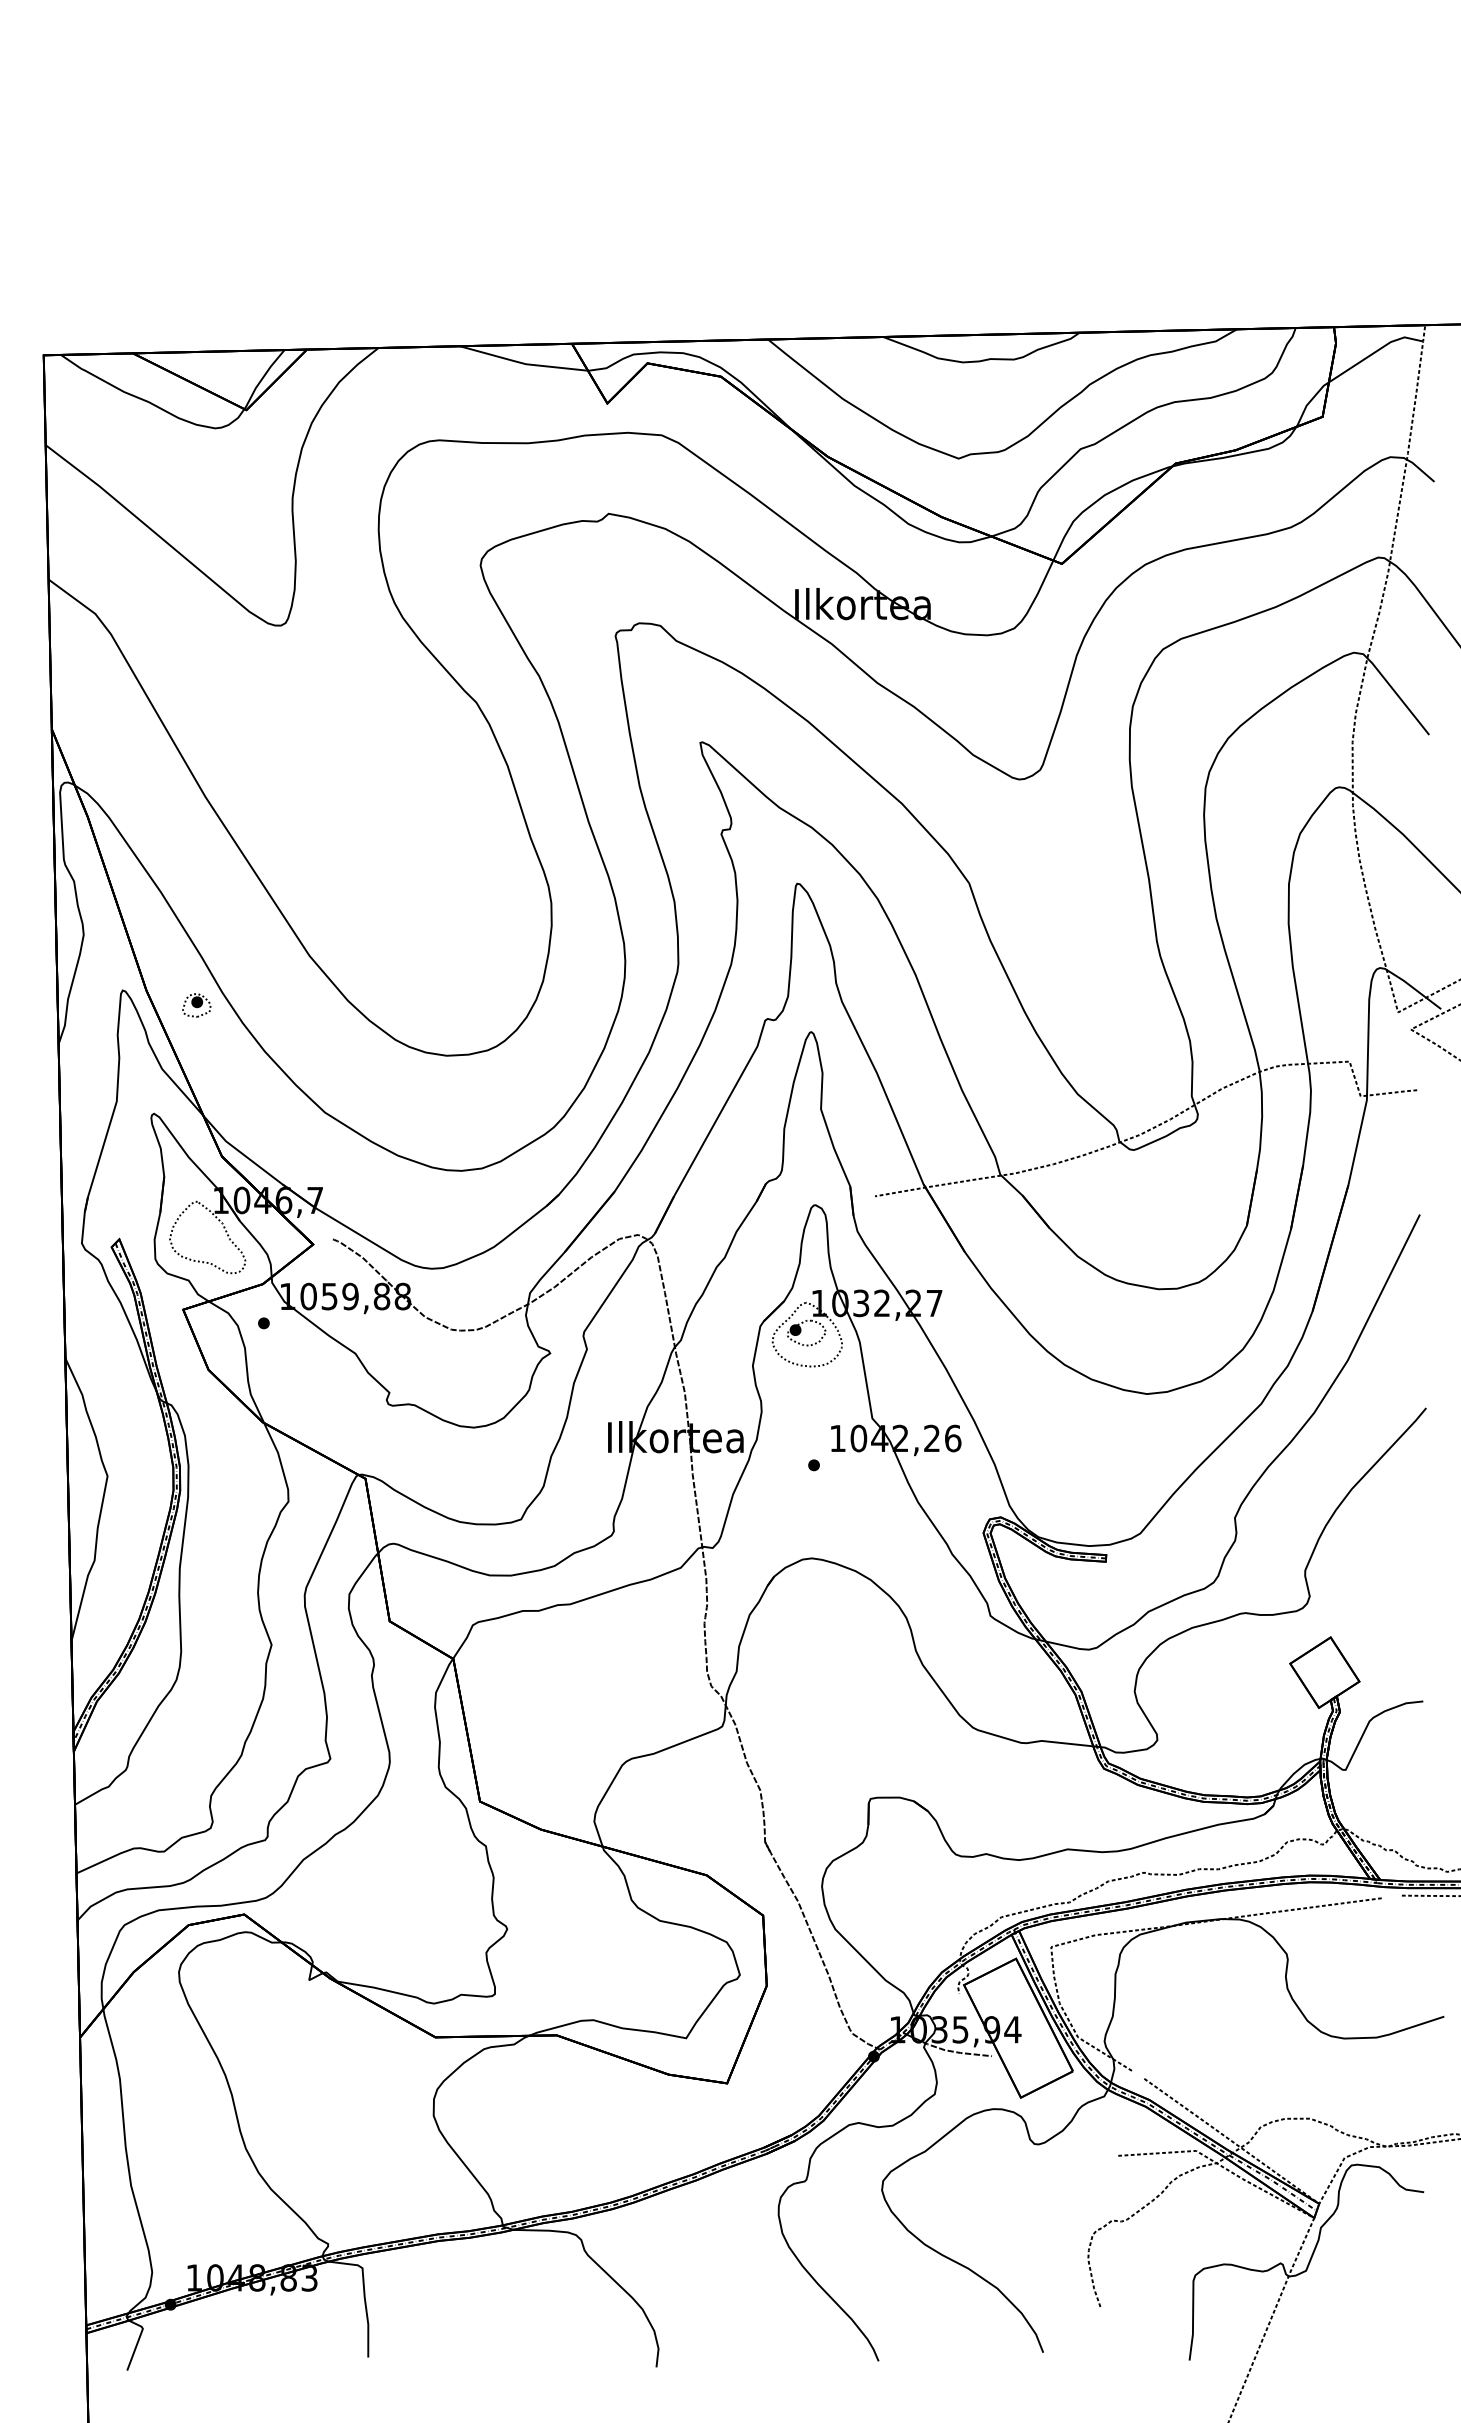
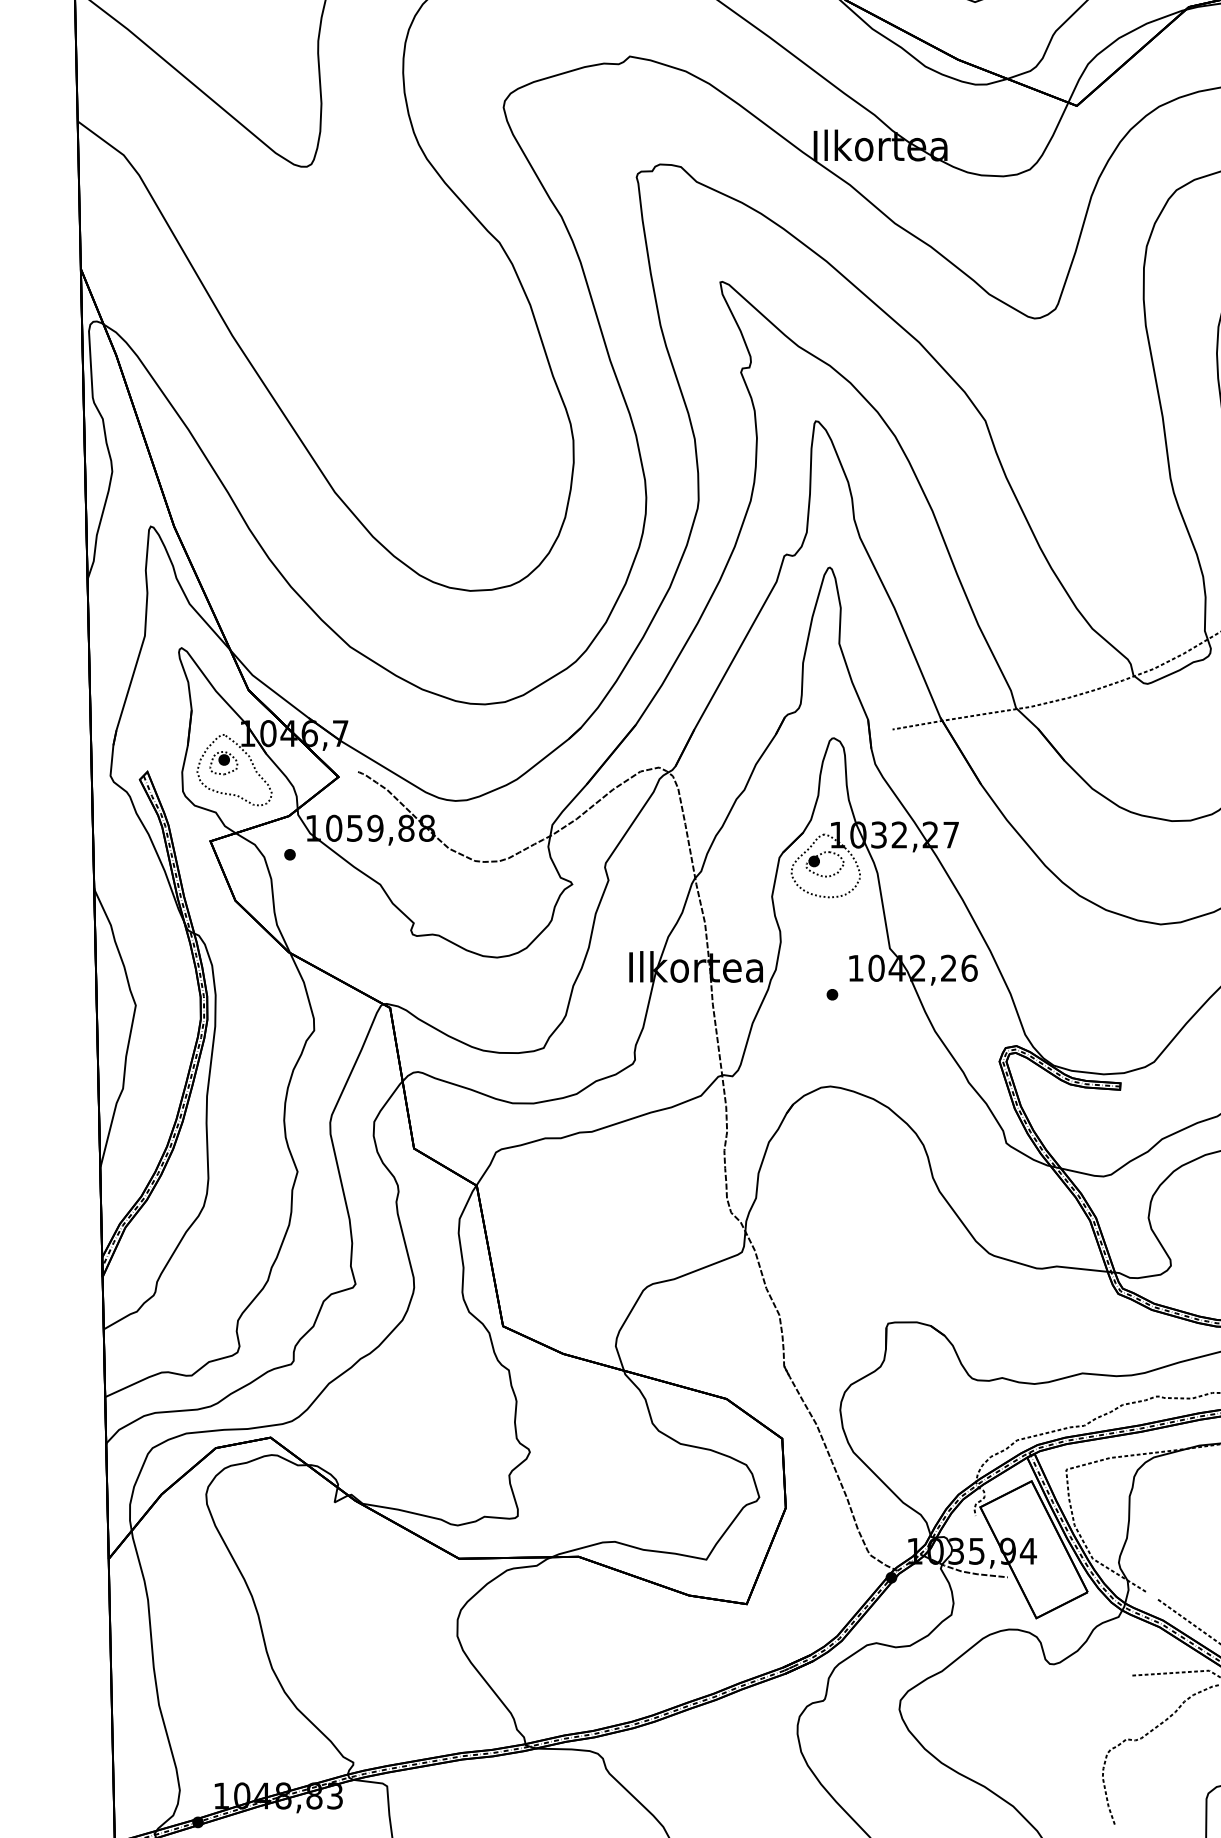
part: (196, 1005) -> (223, 763), moved

